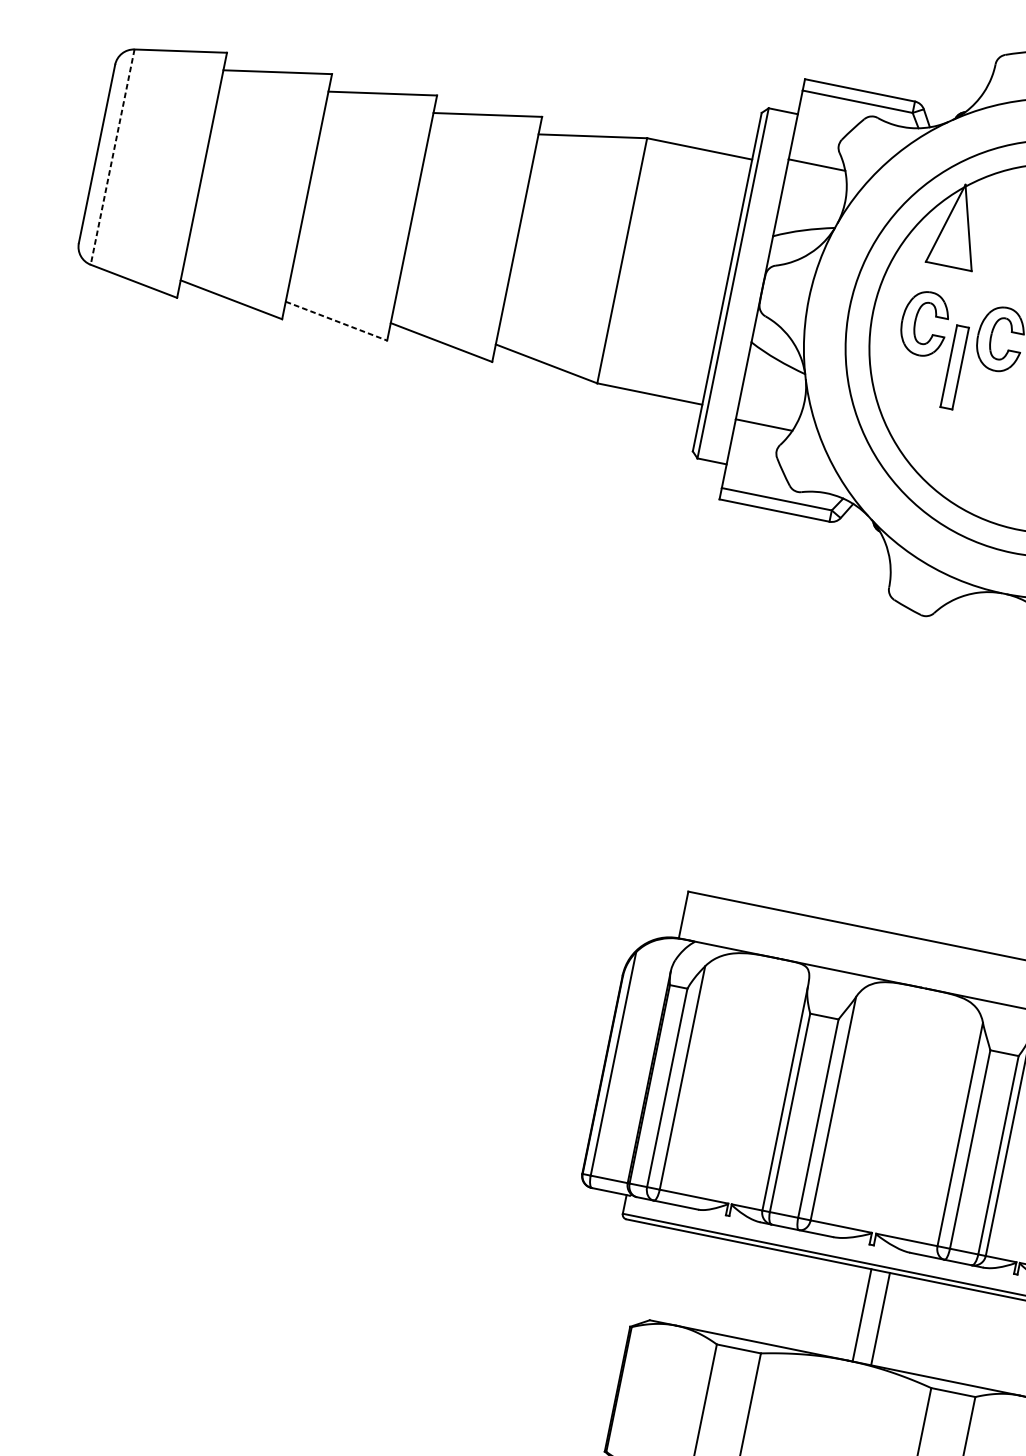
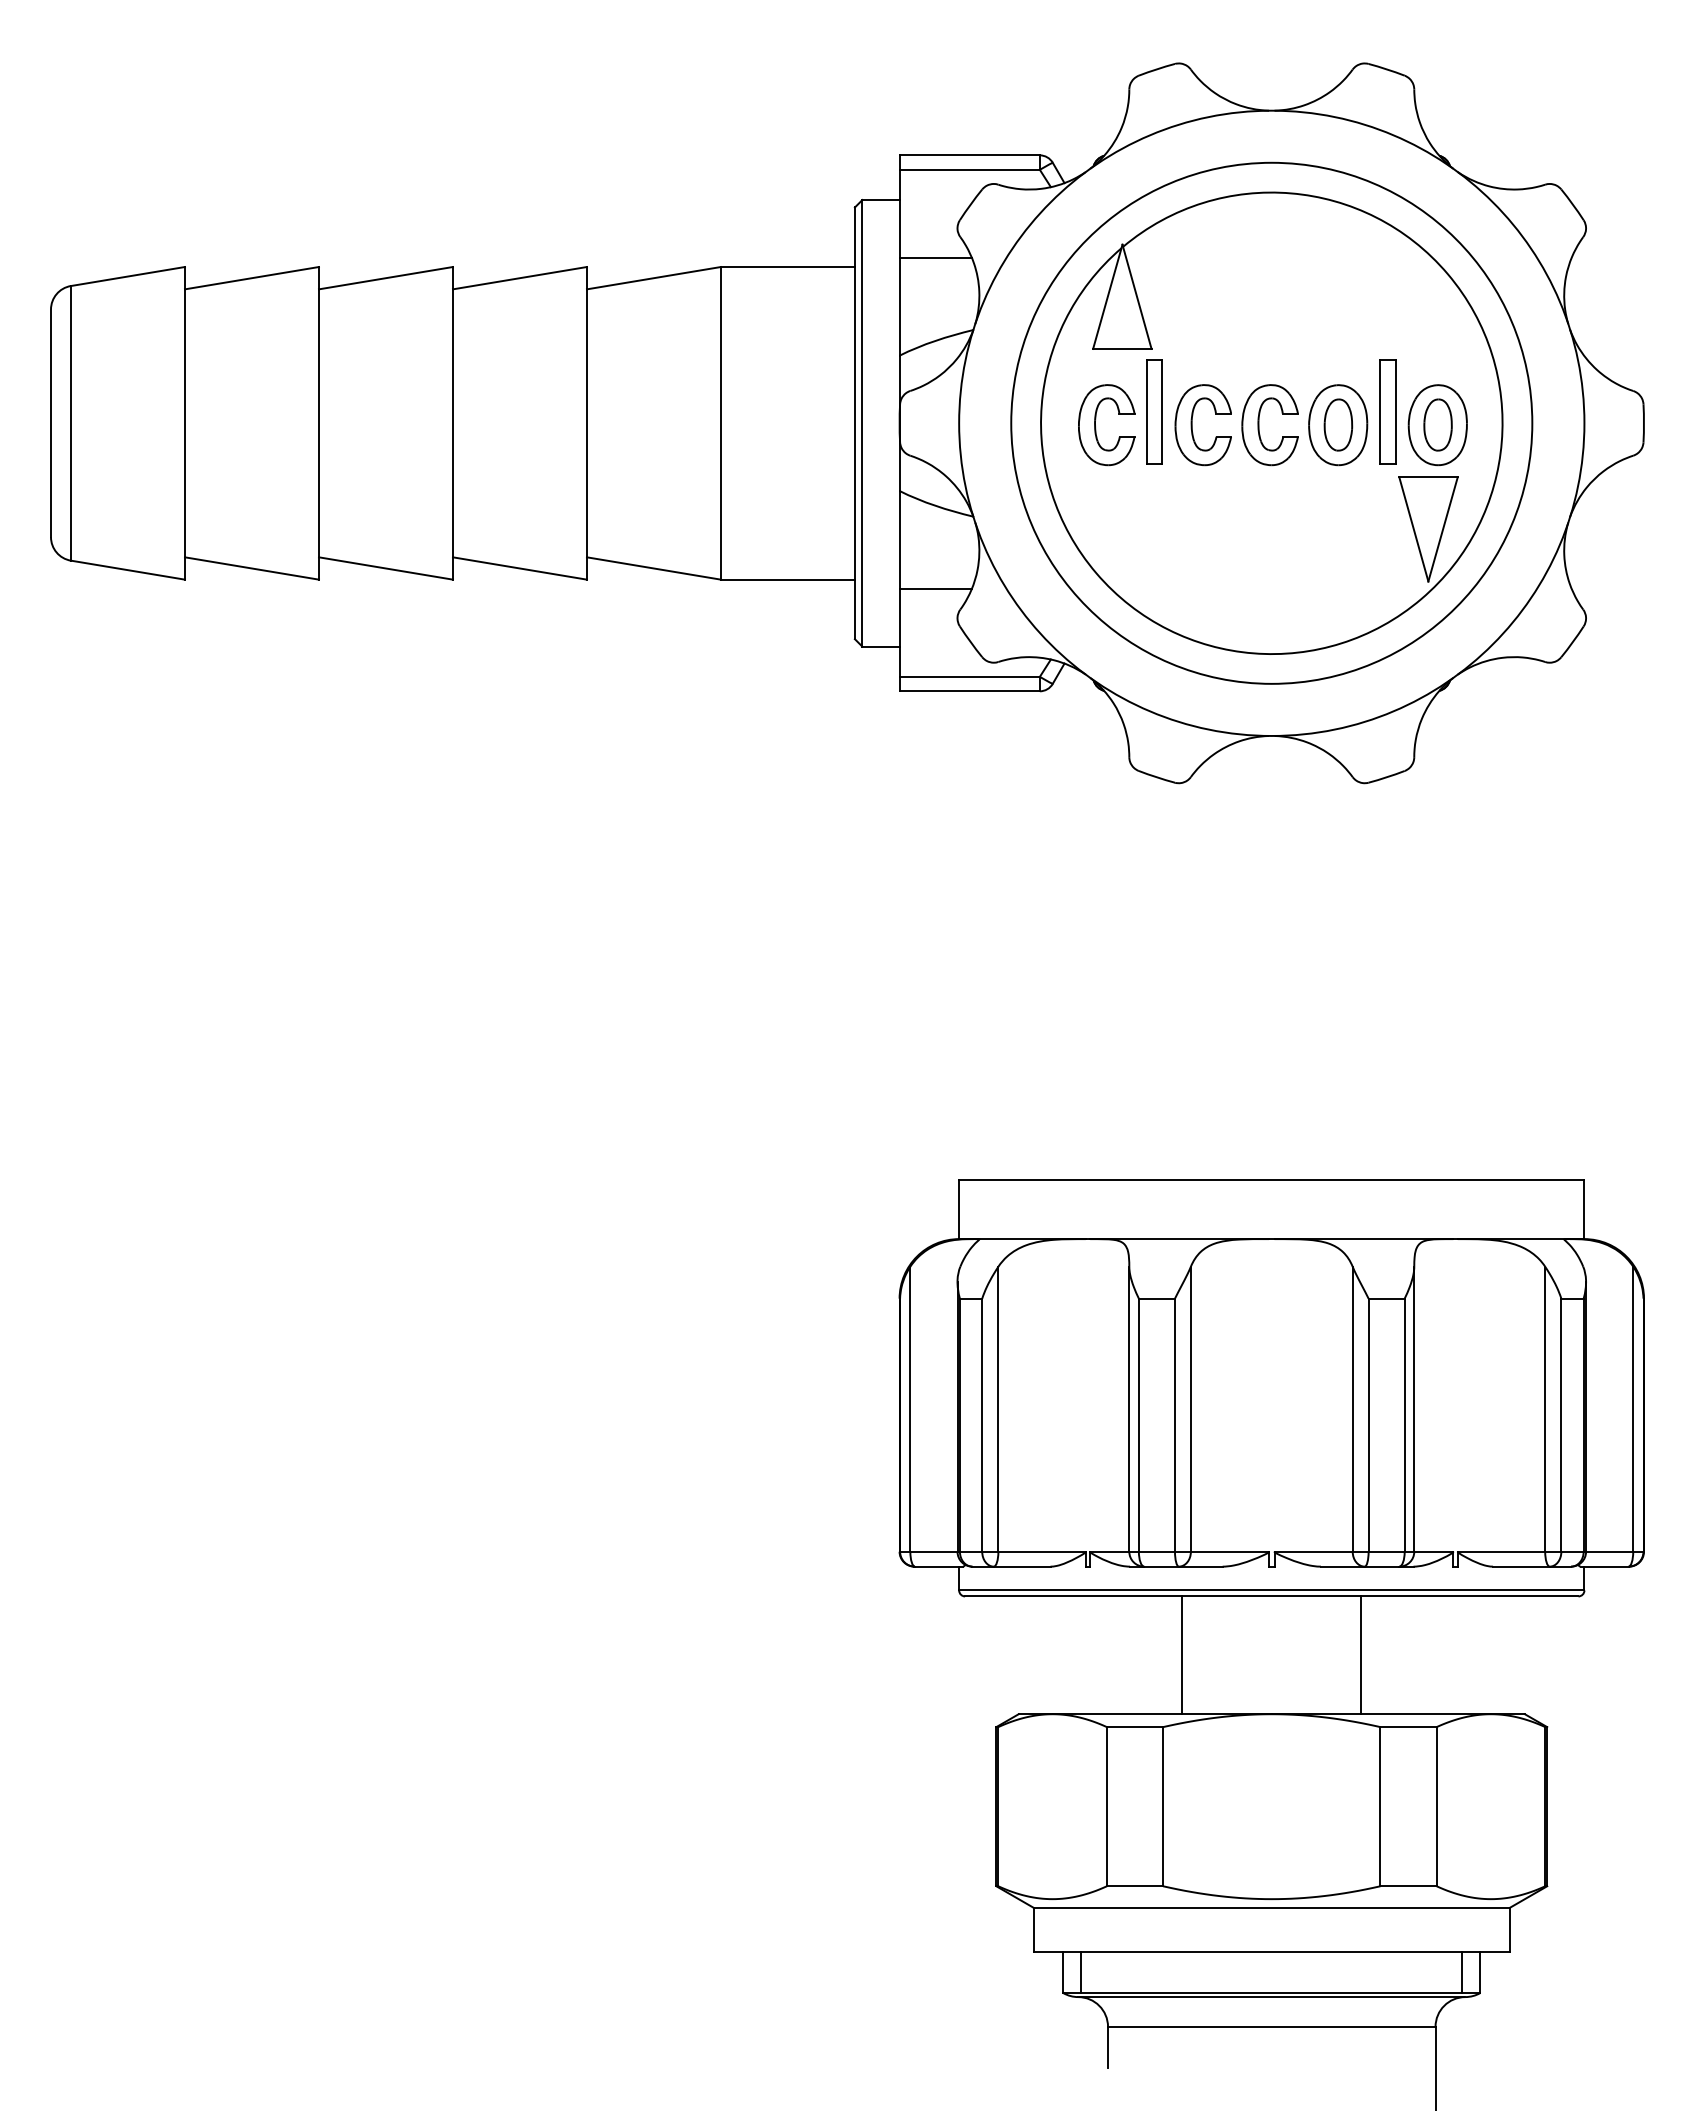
line: (112, 157) -> (70, 423), dashed -> solid
line: (336, 321) -> (385, 568), dashed -> solid
part: (954, 366) -> (1154, 411), moved
line: (862, 1315) -> (1182, 1655), moved
line: (880, 1319) -> (1361, 1655), moved

